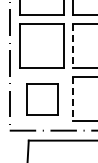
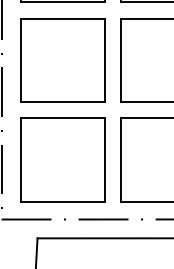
line: (73, 46) -> (122, 60), dashed -> solid
part: (41, 98) -> (61, 158), size x1.43
line: (73, 99) -> (122, 160), dashed -> solid

